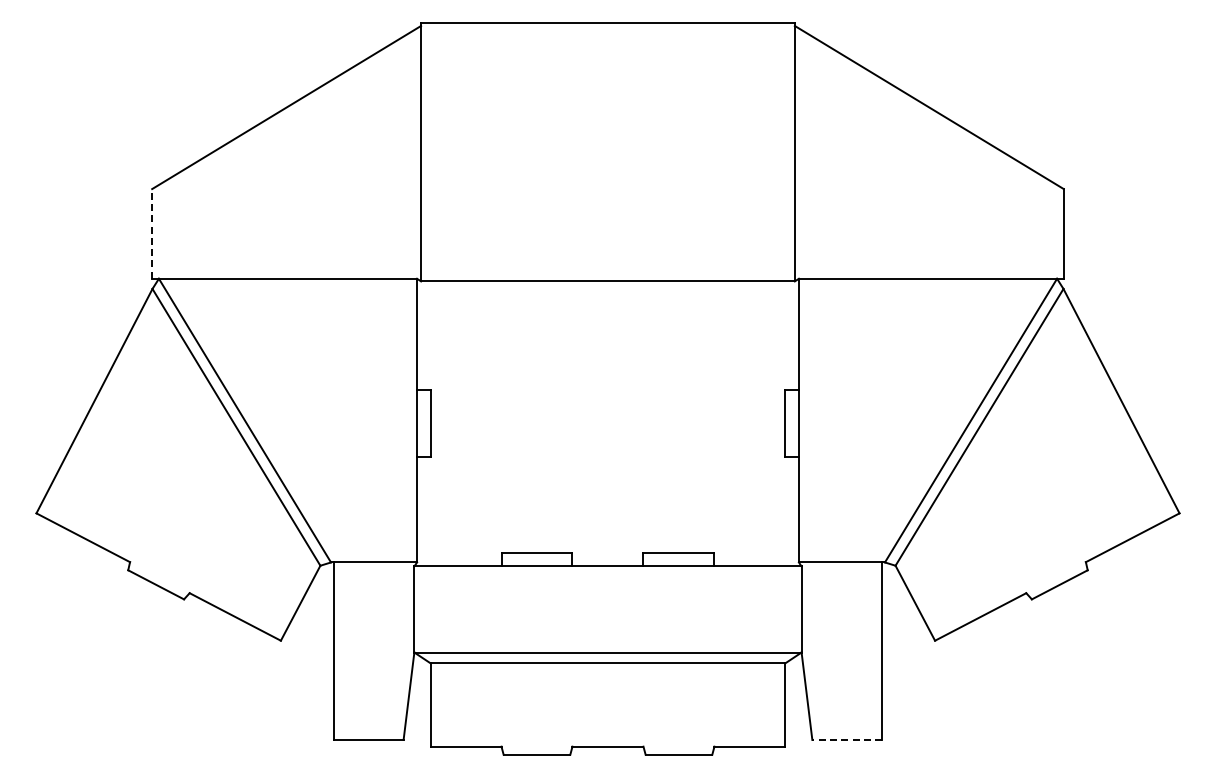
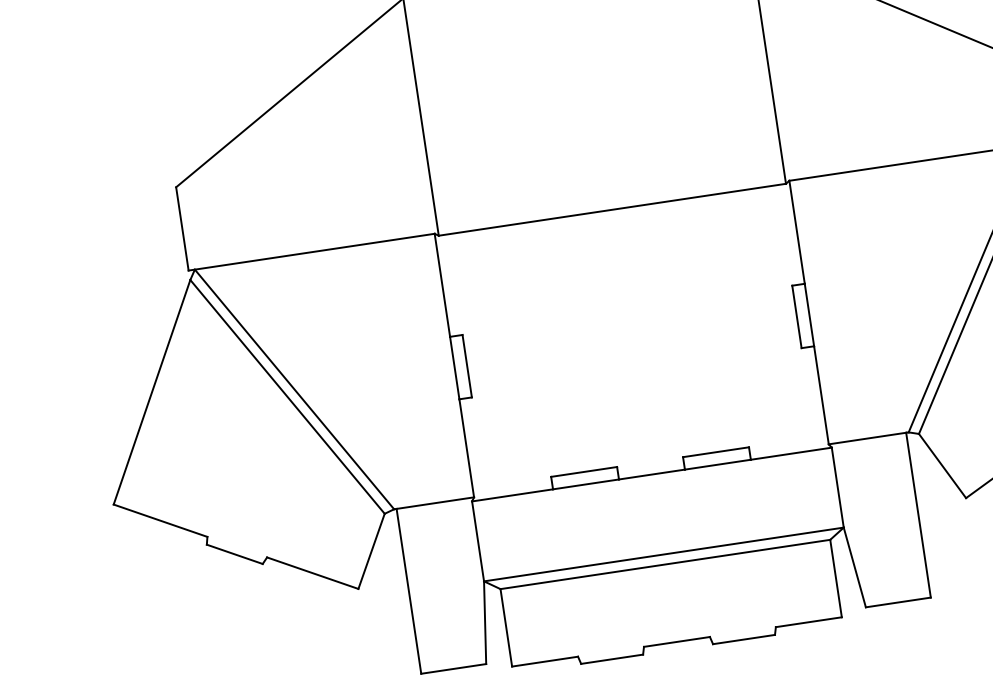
line: (152, 233) -> (182, 228), dashed -> solid
line: (847, 739) -> (898, 602), dashed -> solid

